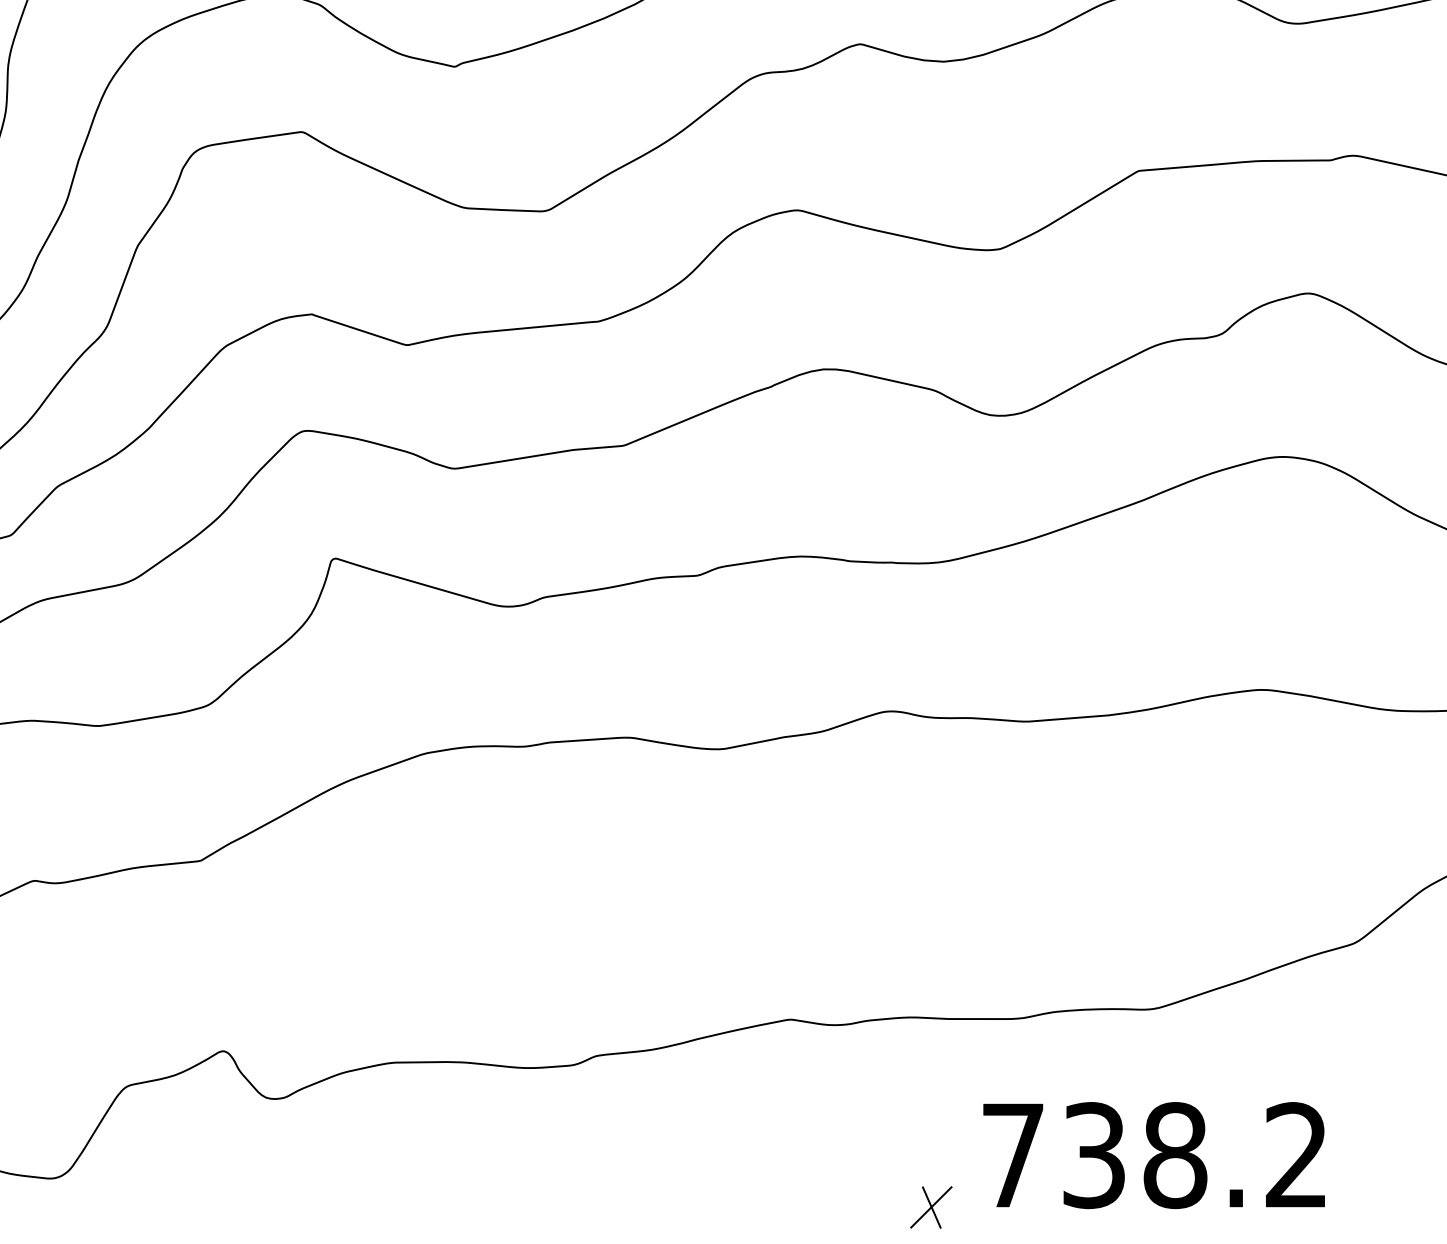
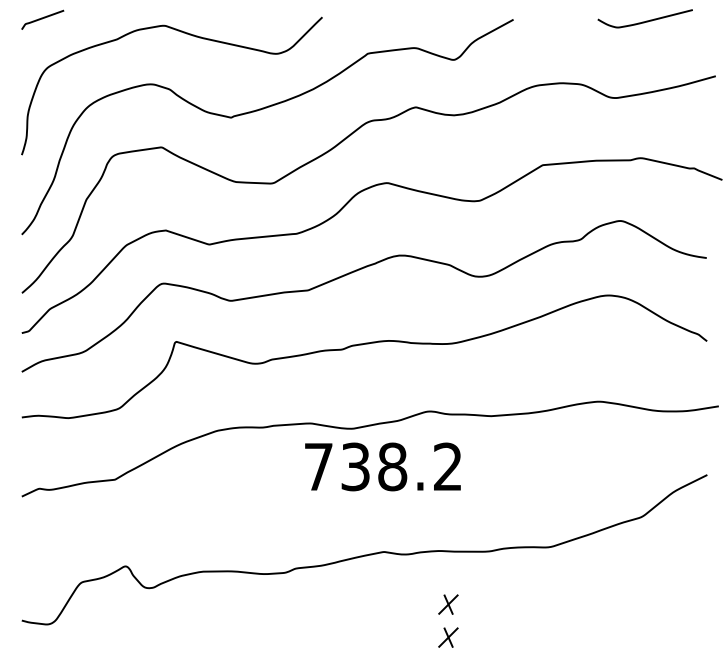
part: (931, 1134) -> (448, 604), added
text: (1153, 1154) -> (382, 466), moved

